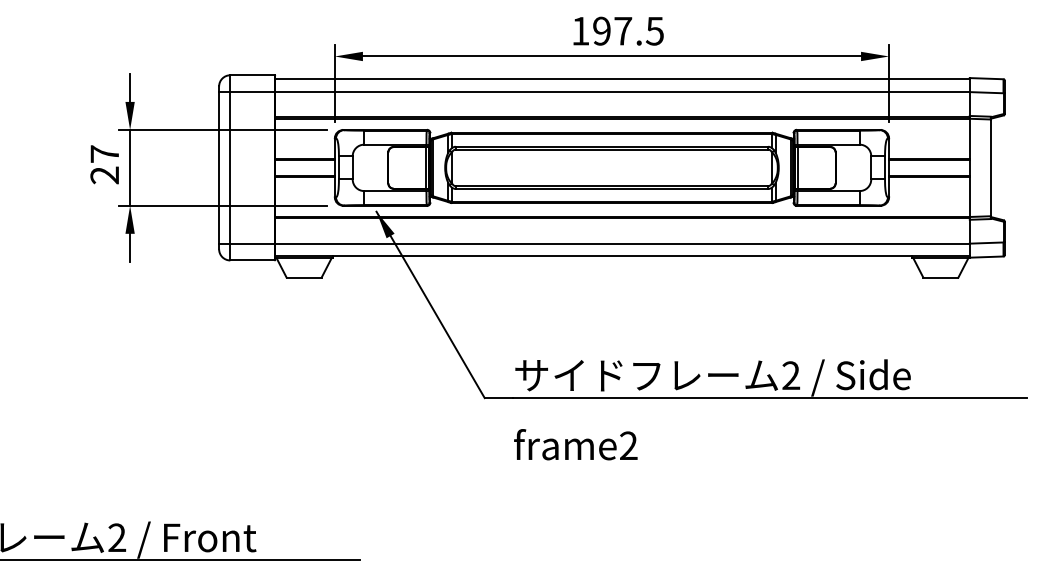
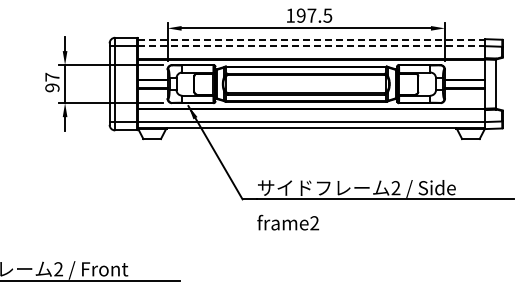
line: (622, 78) -> (311, 39), solid -> dashed
line: (622, 92) -> (311, 46), solid -> dashed
text: (104, 174) -> (52, 87), 27 -> 97

